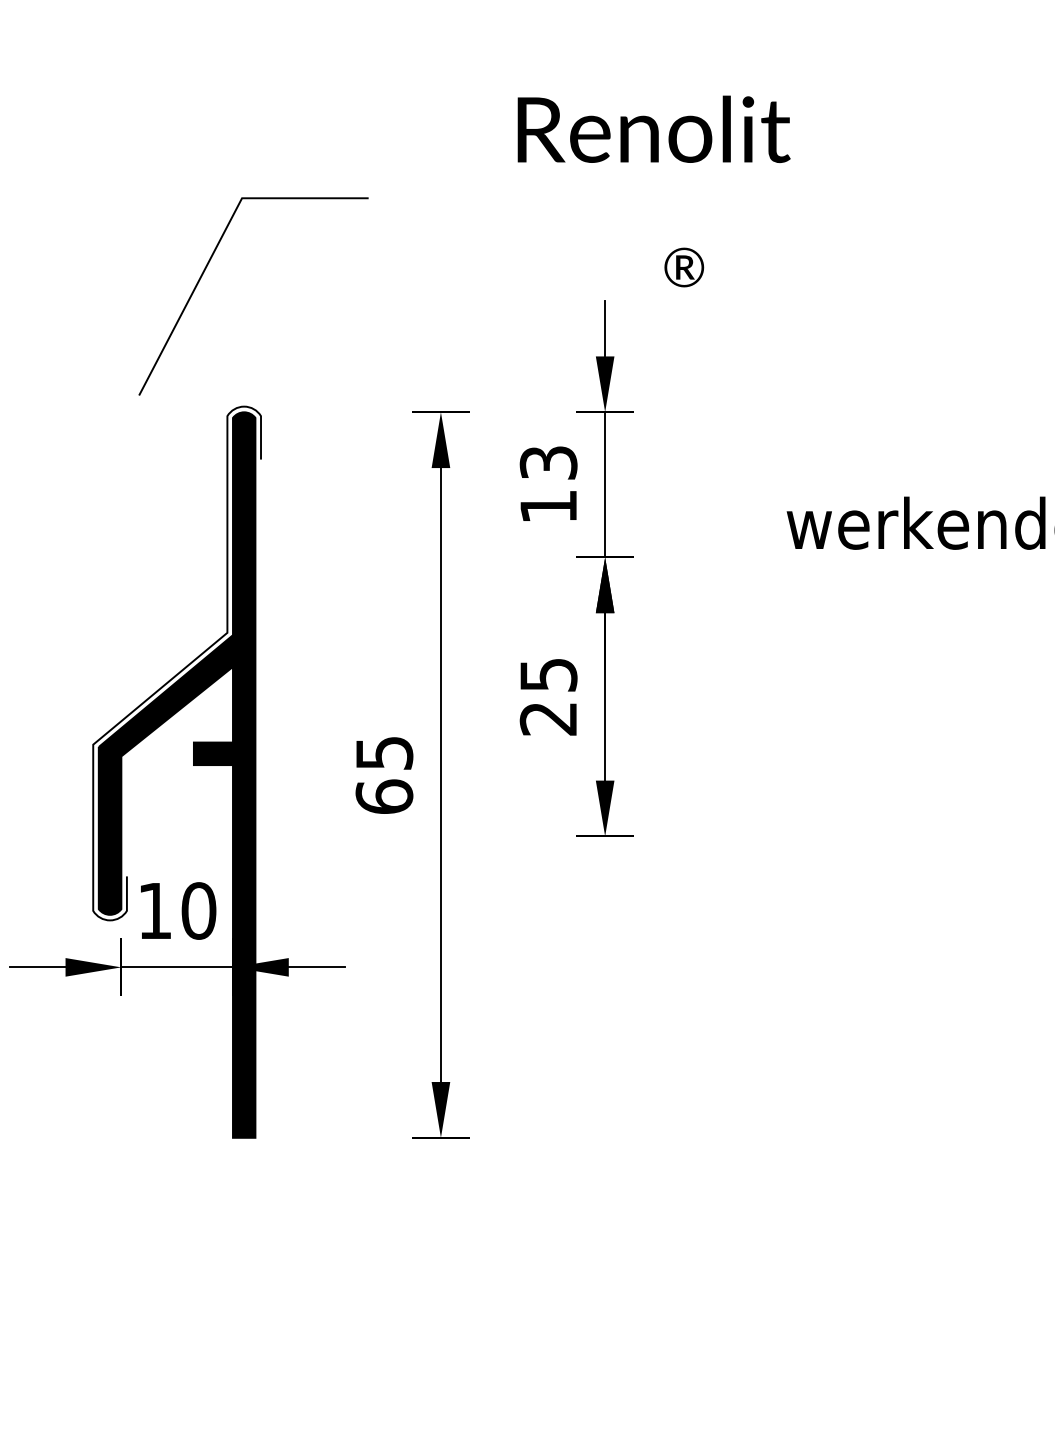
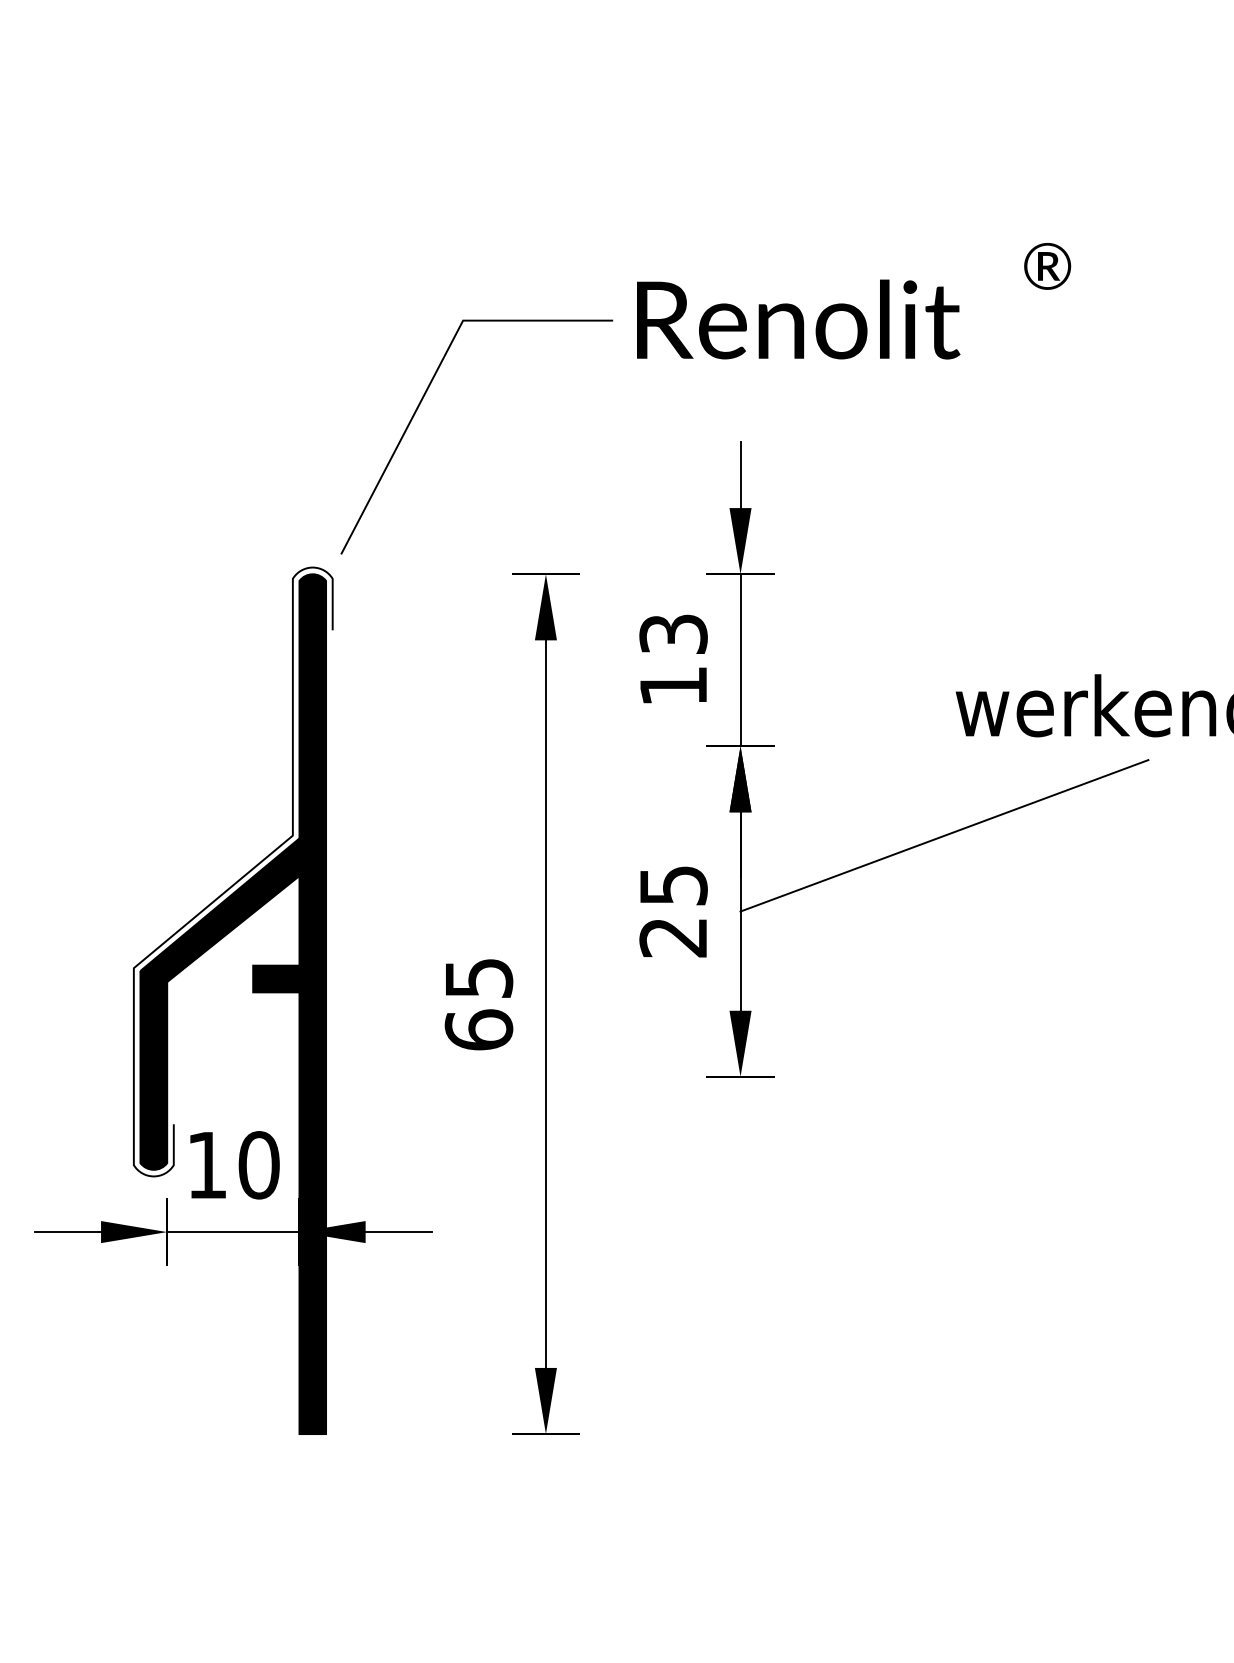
text: (653, 128) -> (797, 318), moved
text: (684, 267) -> (1047, 266), moved
line: (204, 272) -> (418, 408), moved
line: (777, 632) -> (944, 835), added

